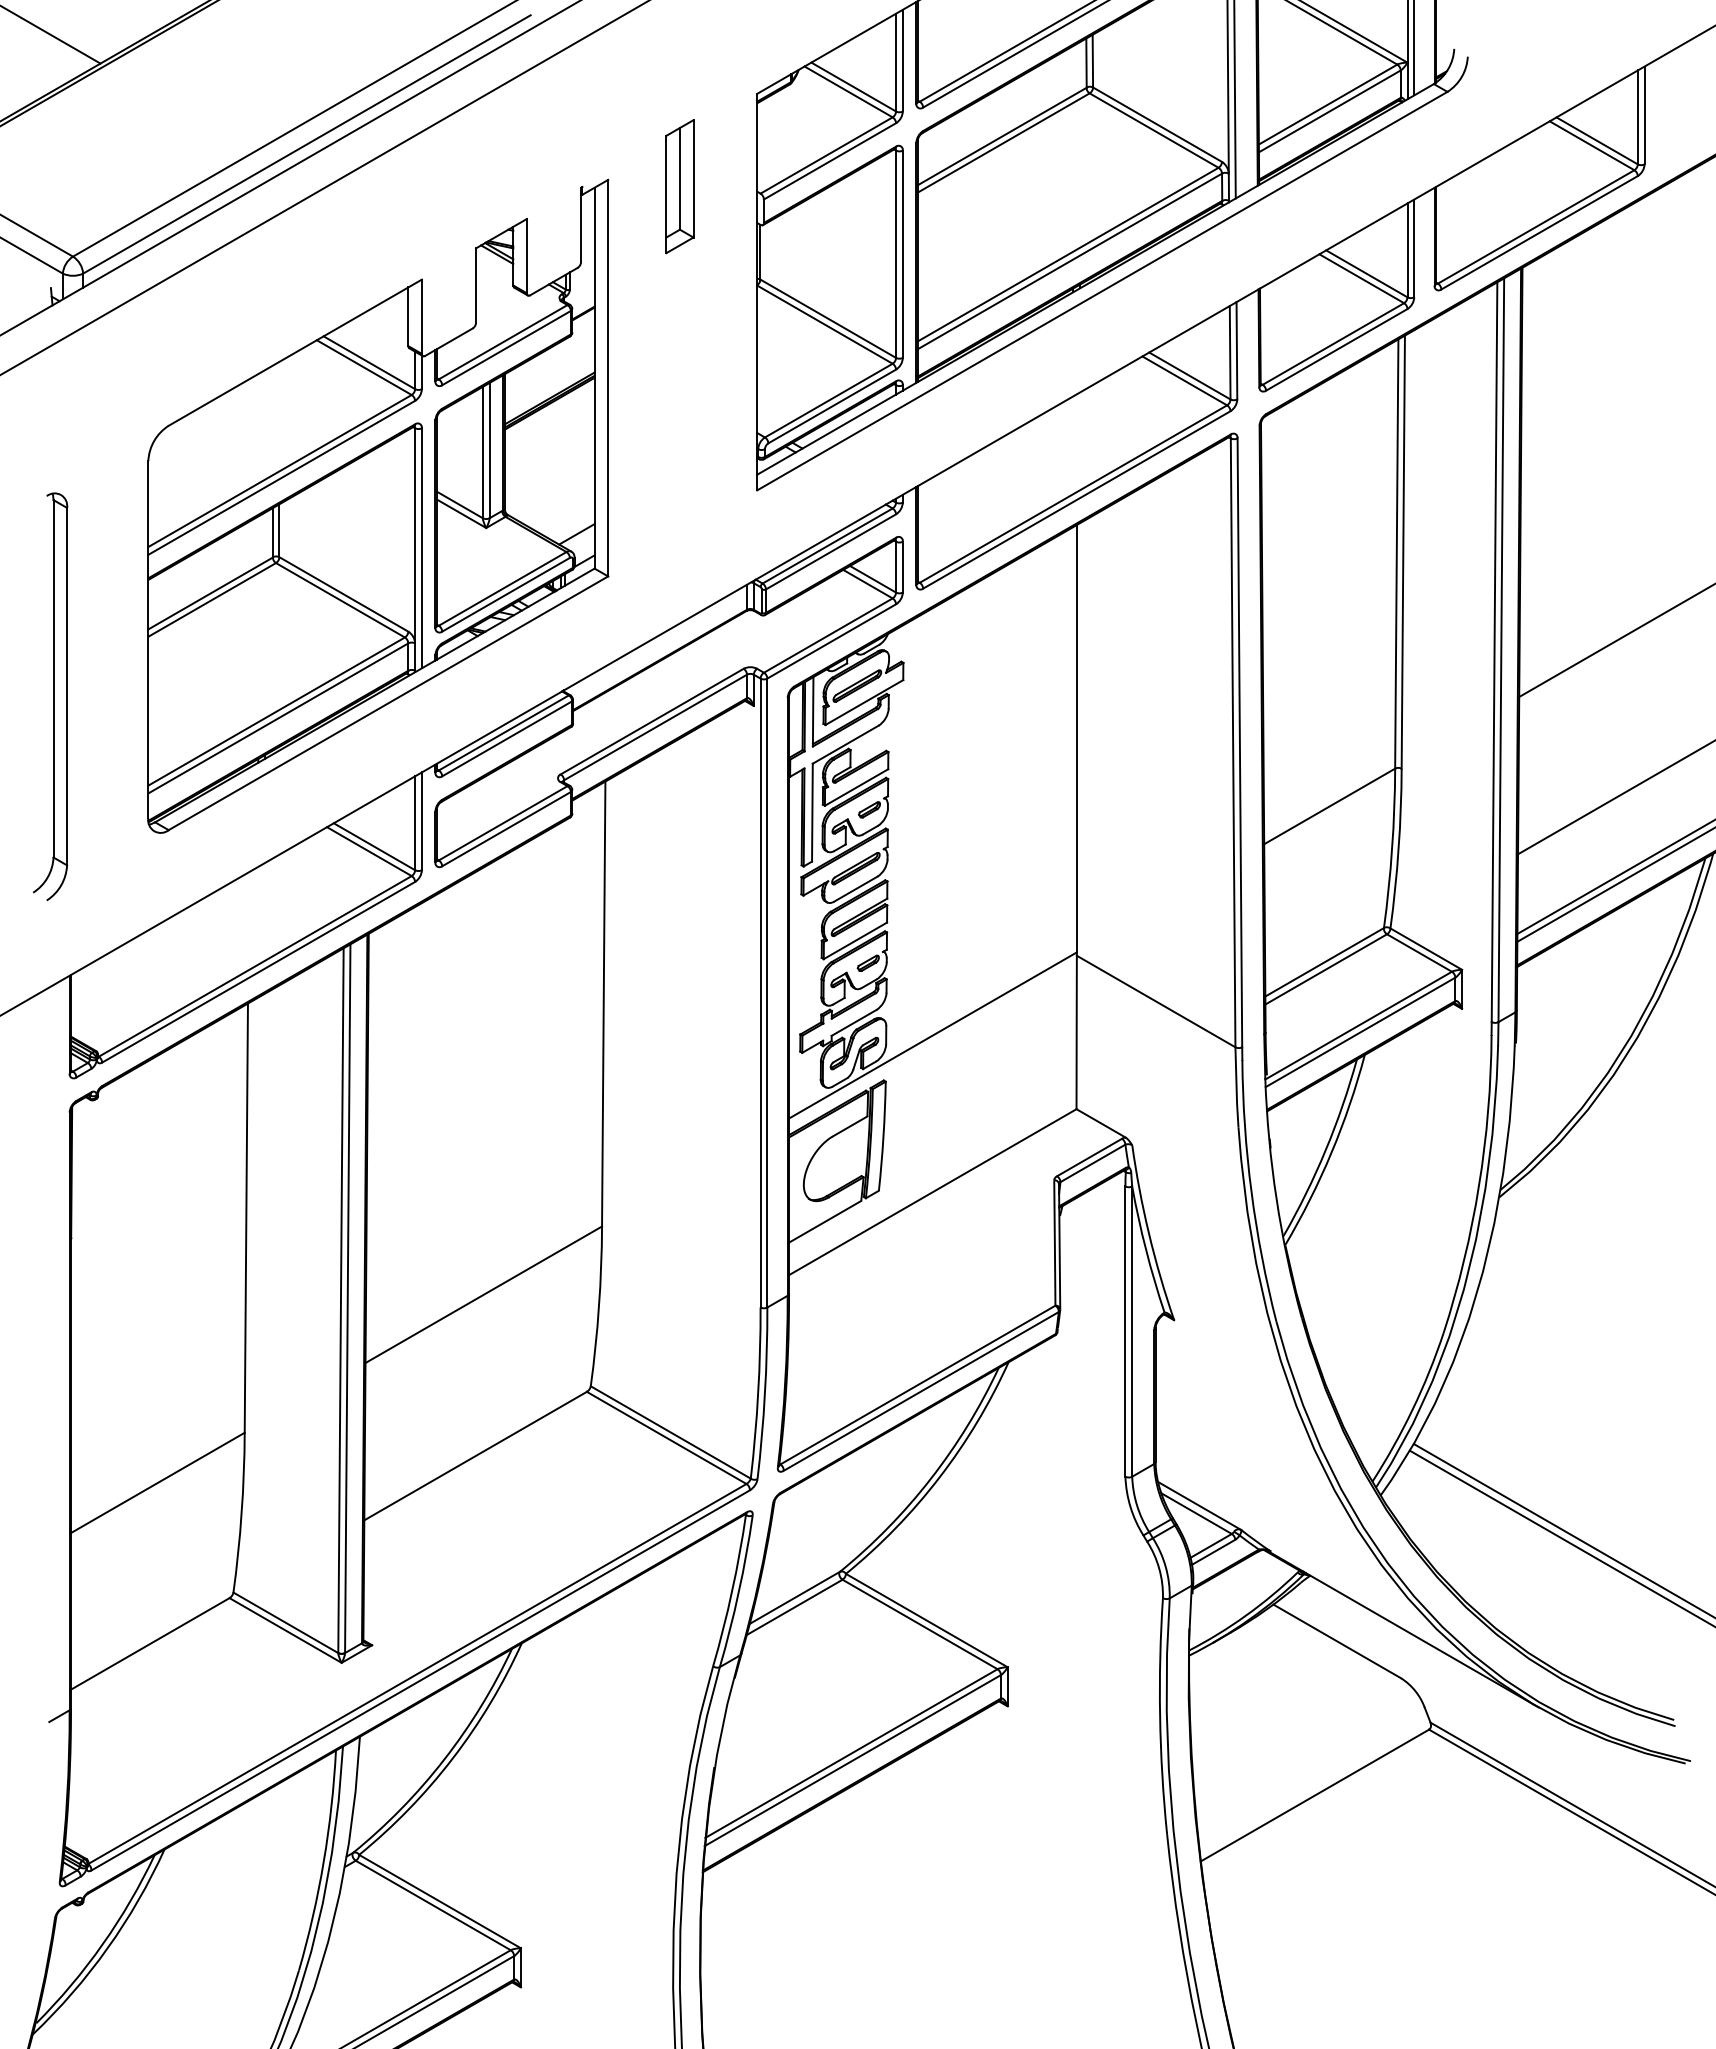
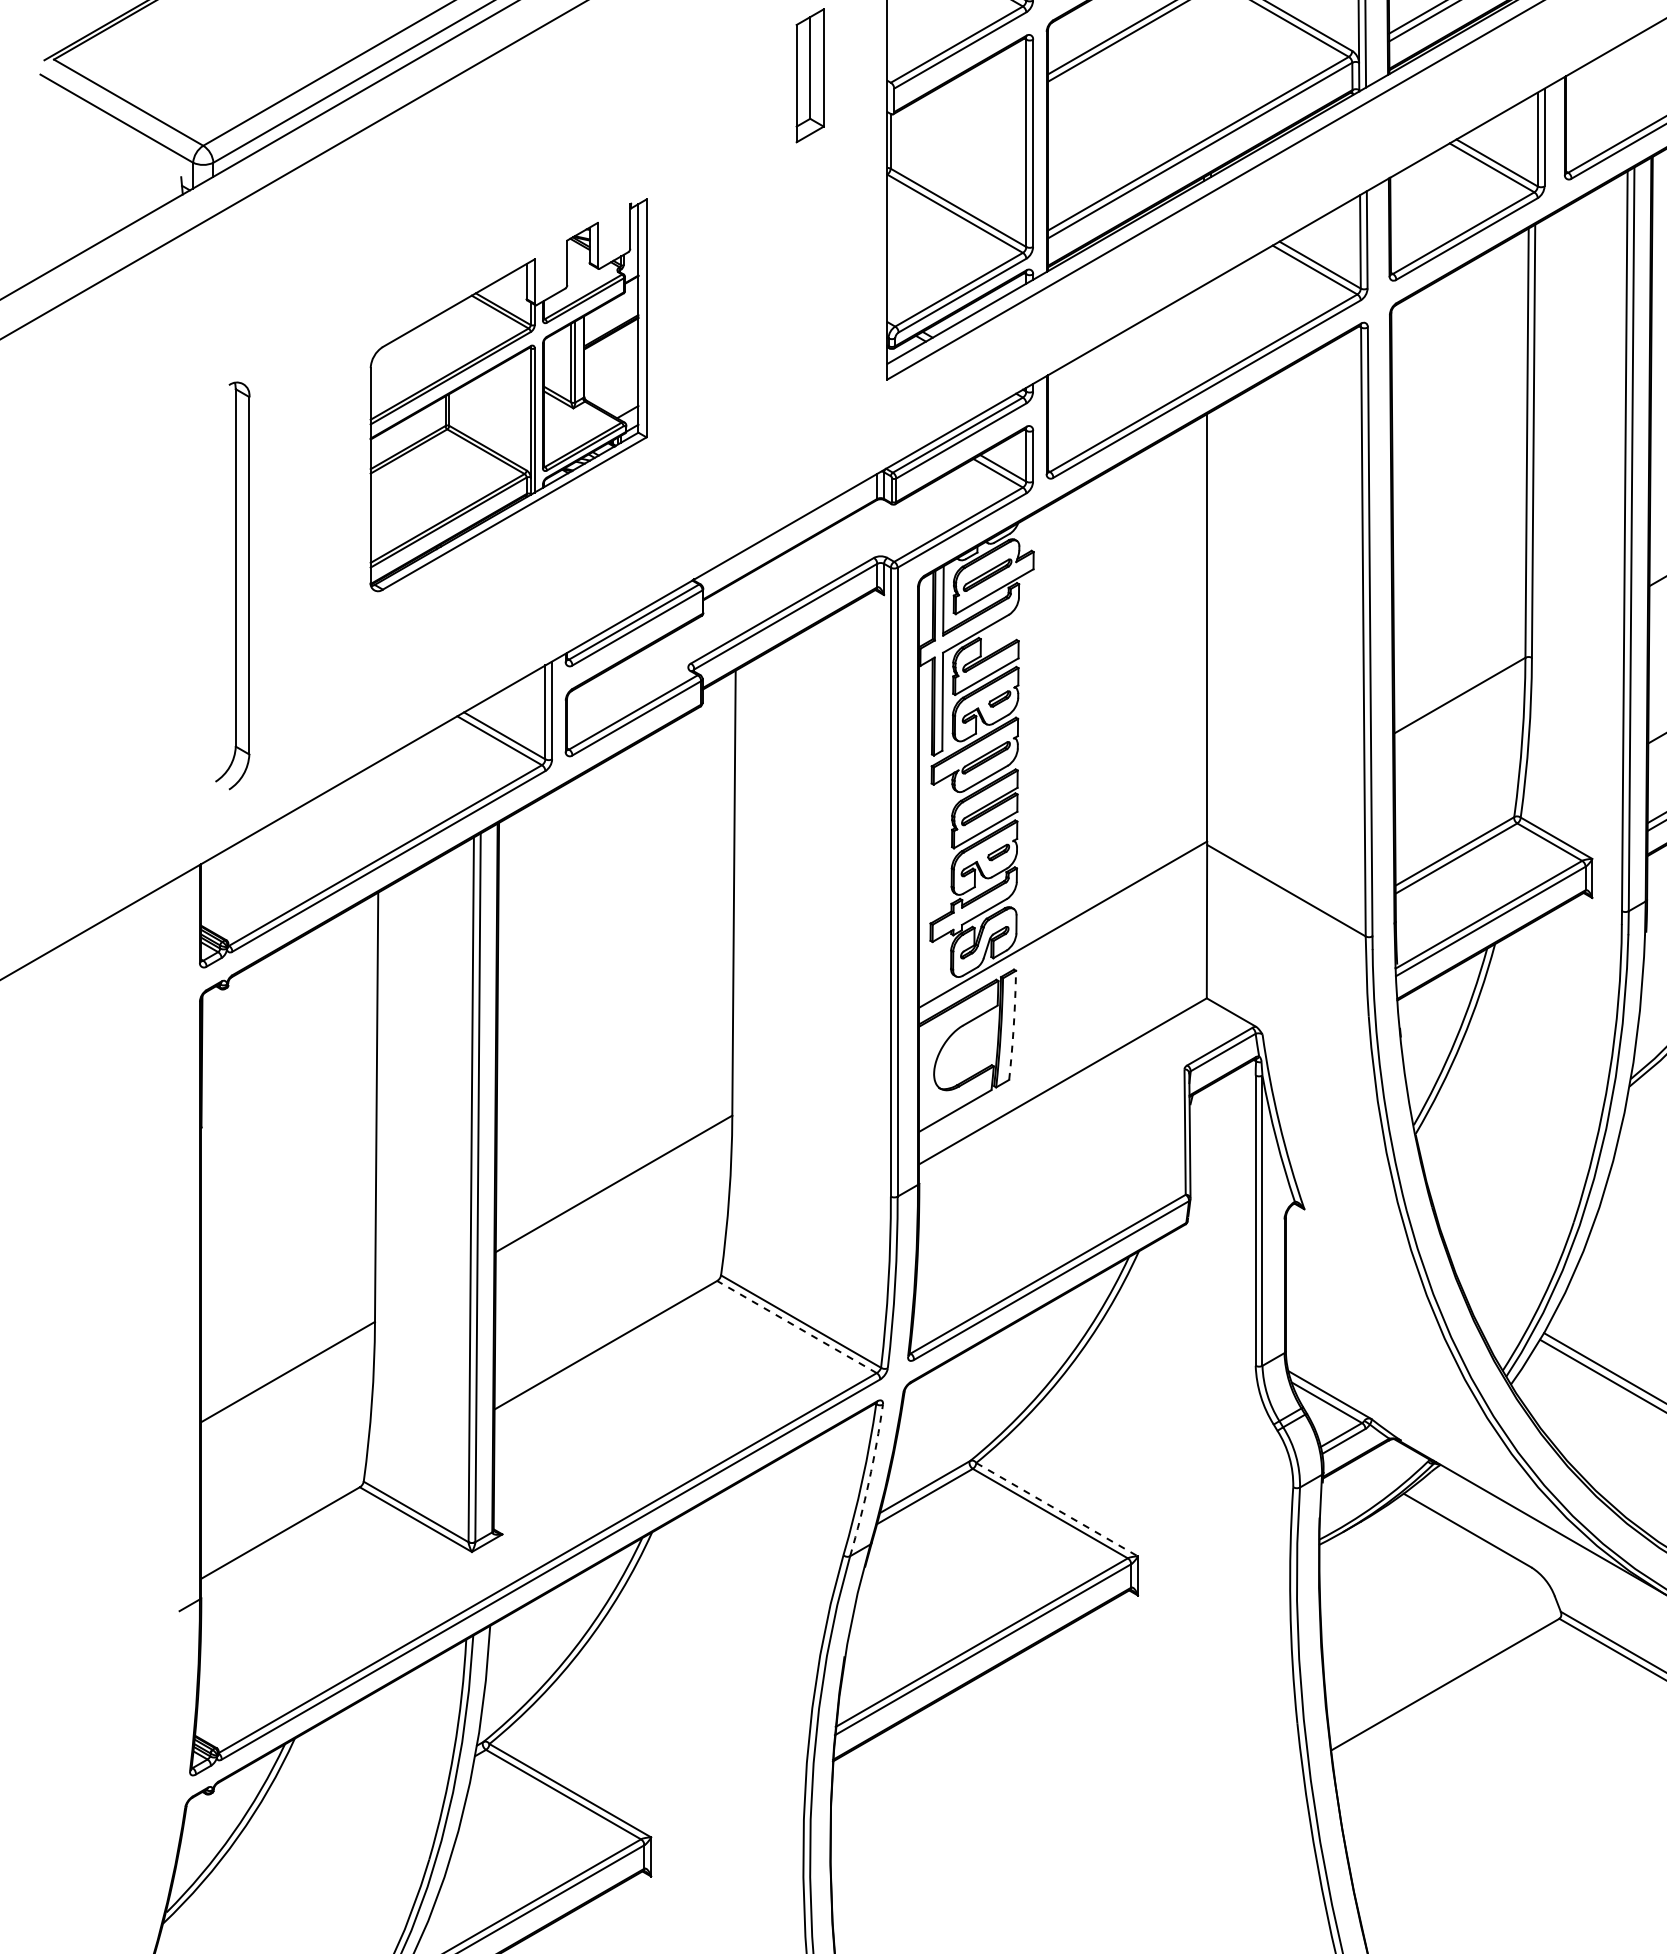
part: (378, 505) -> (508, 394), size x0.6
part: (50, 696) -> (232, 585), moved
arc: (883, 1136) -> (1013, 1025), solid -> dashed
line: (666, 1437) -> (796, 1326), solid -> dashed
arc: (738, 1591) -> (868, 1480), solid -> dashed
line: (927, 1620) -> (1057, 1509), solid -> dashed

